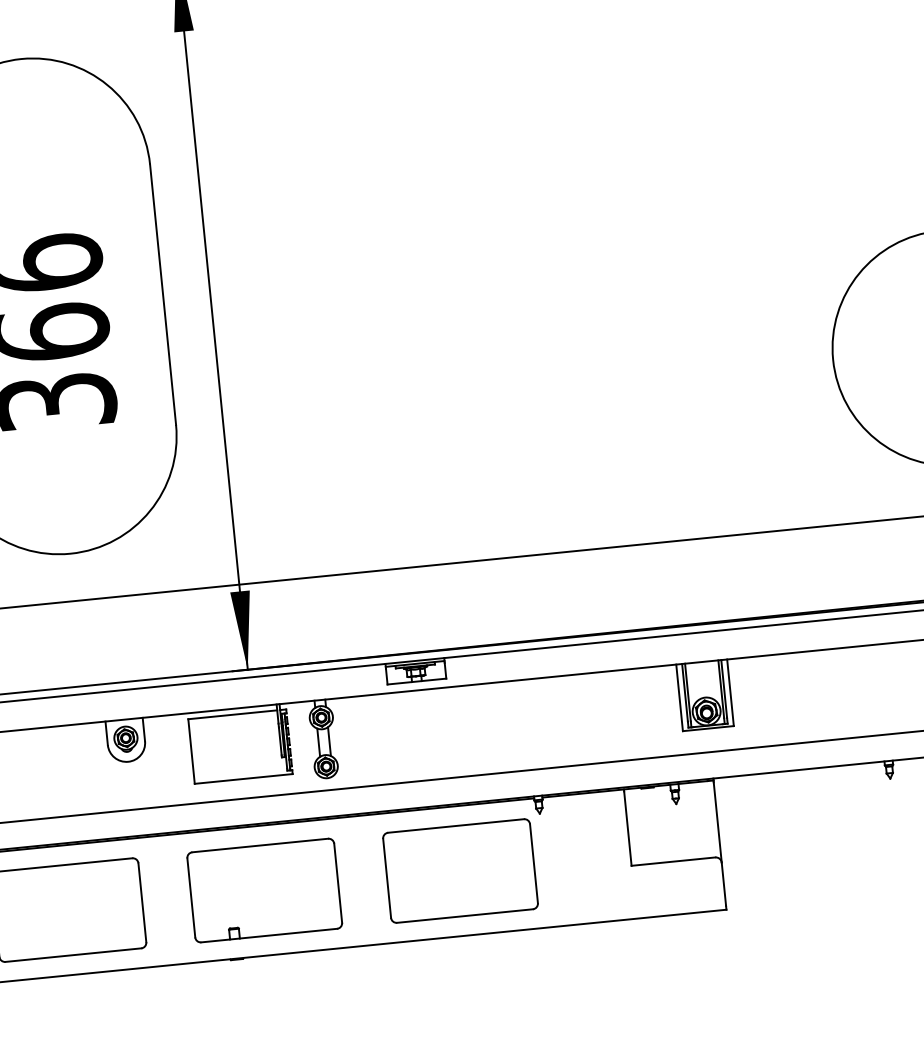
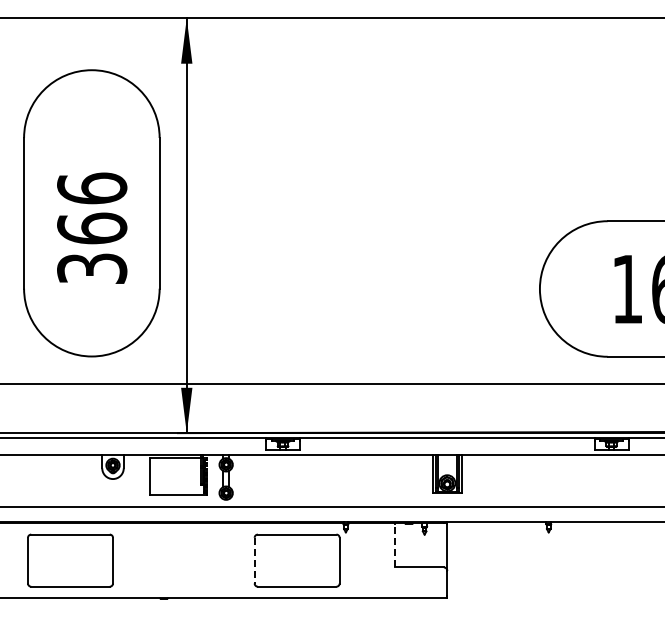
line: (627, 827) -> (395, 545), solid -> dashed
line: (386, 878) -> (254, 560), solid -> dashed
part: (264, 890) -> (183, 560), removed

